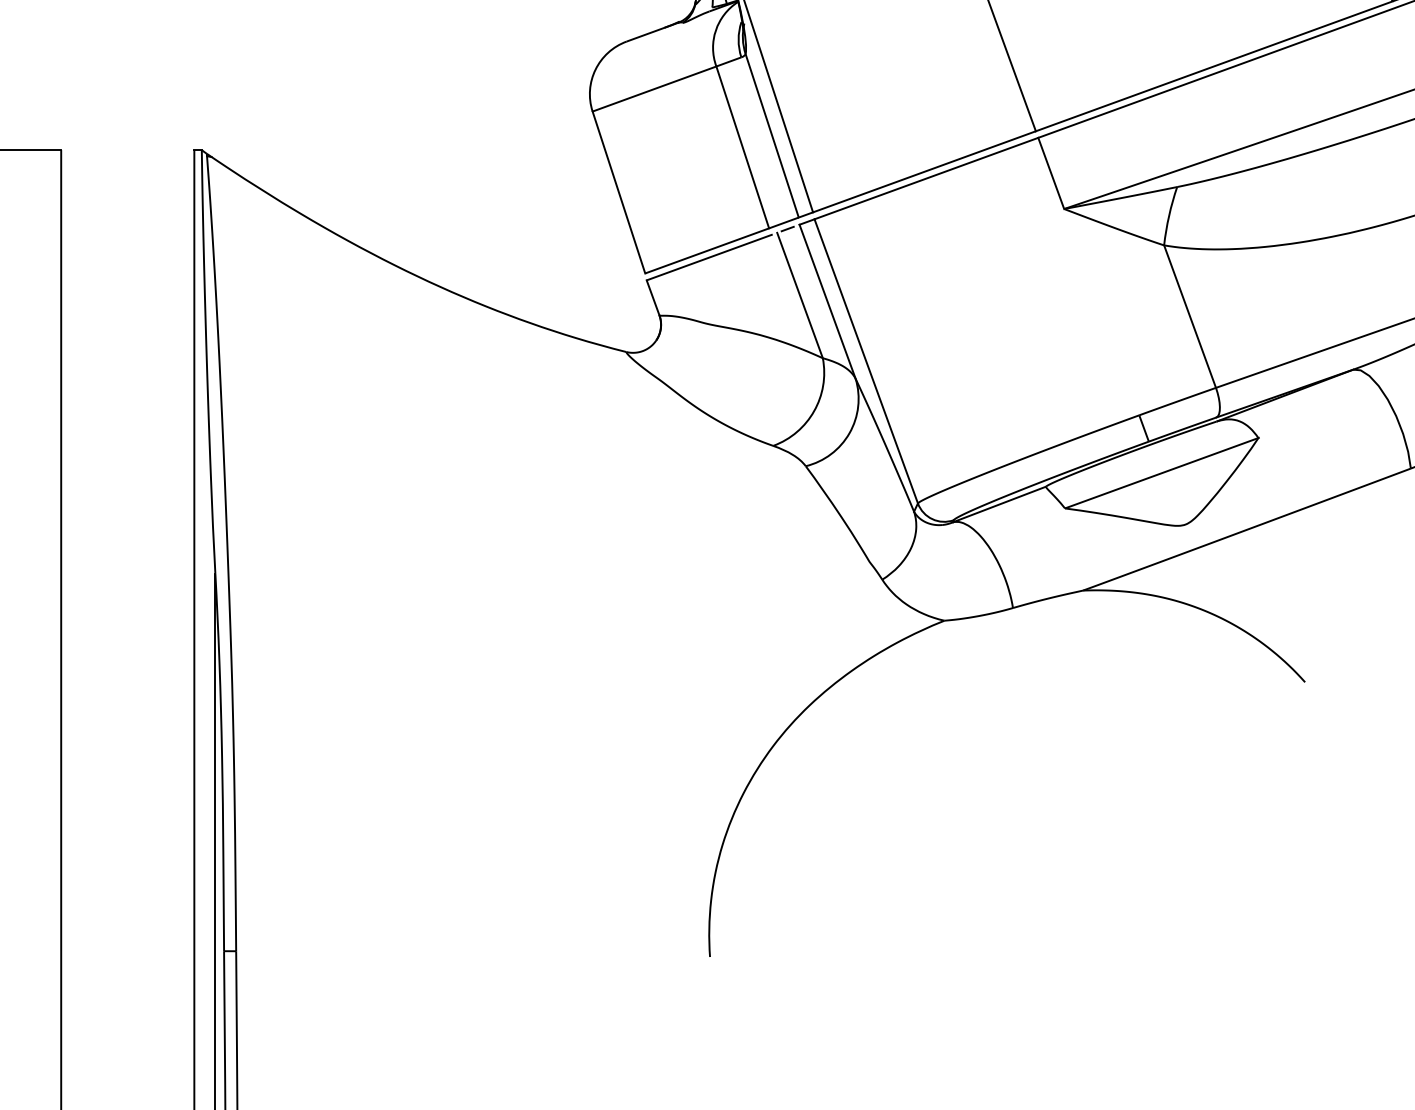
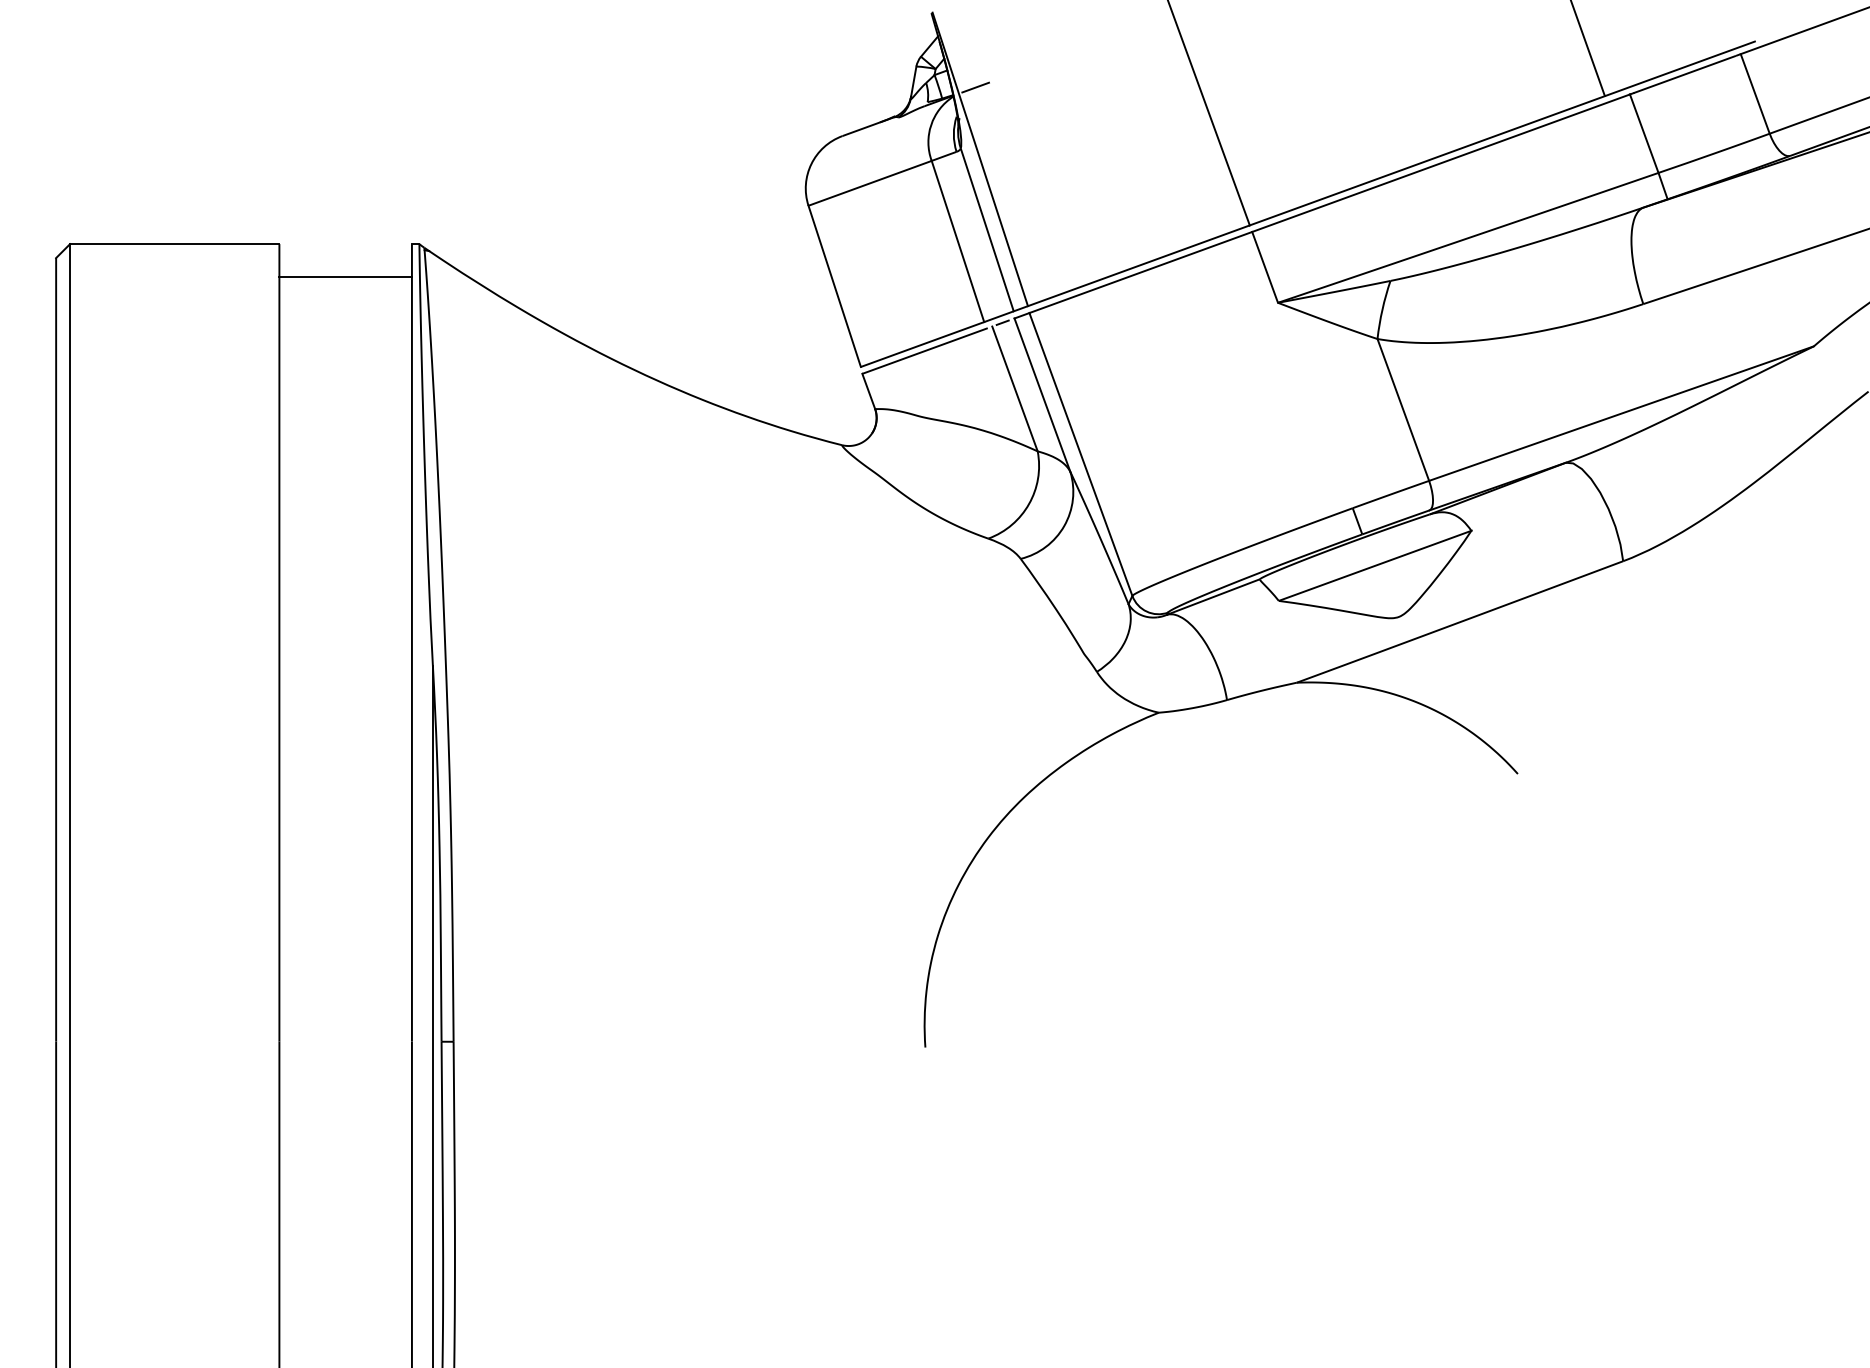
line: (127, 182) -> (345, 276), added

